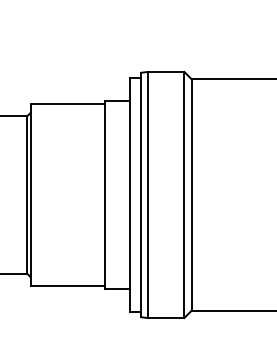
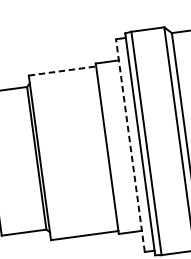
line: (68, 104) -> (63, 71), solid -> dashed
line: (130, 194) -> (130, 145), solid -> dashed

